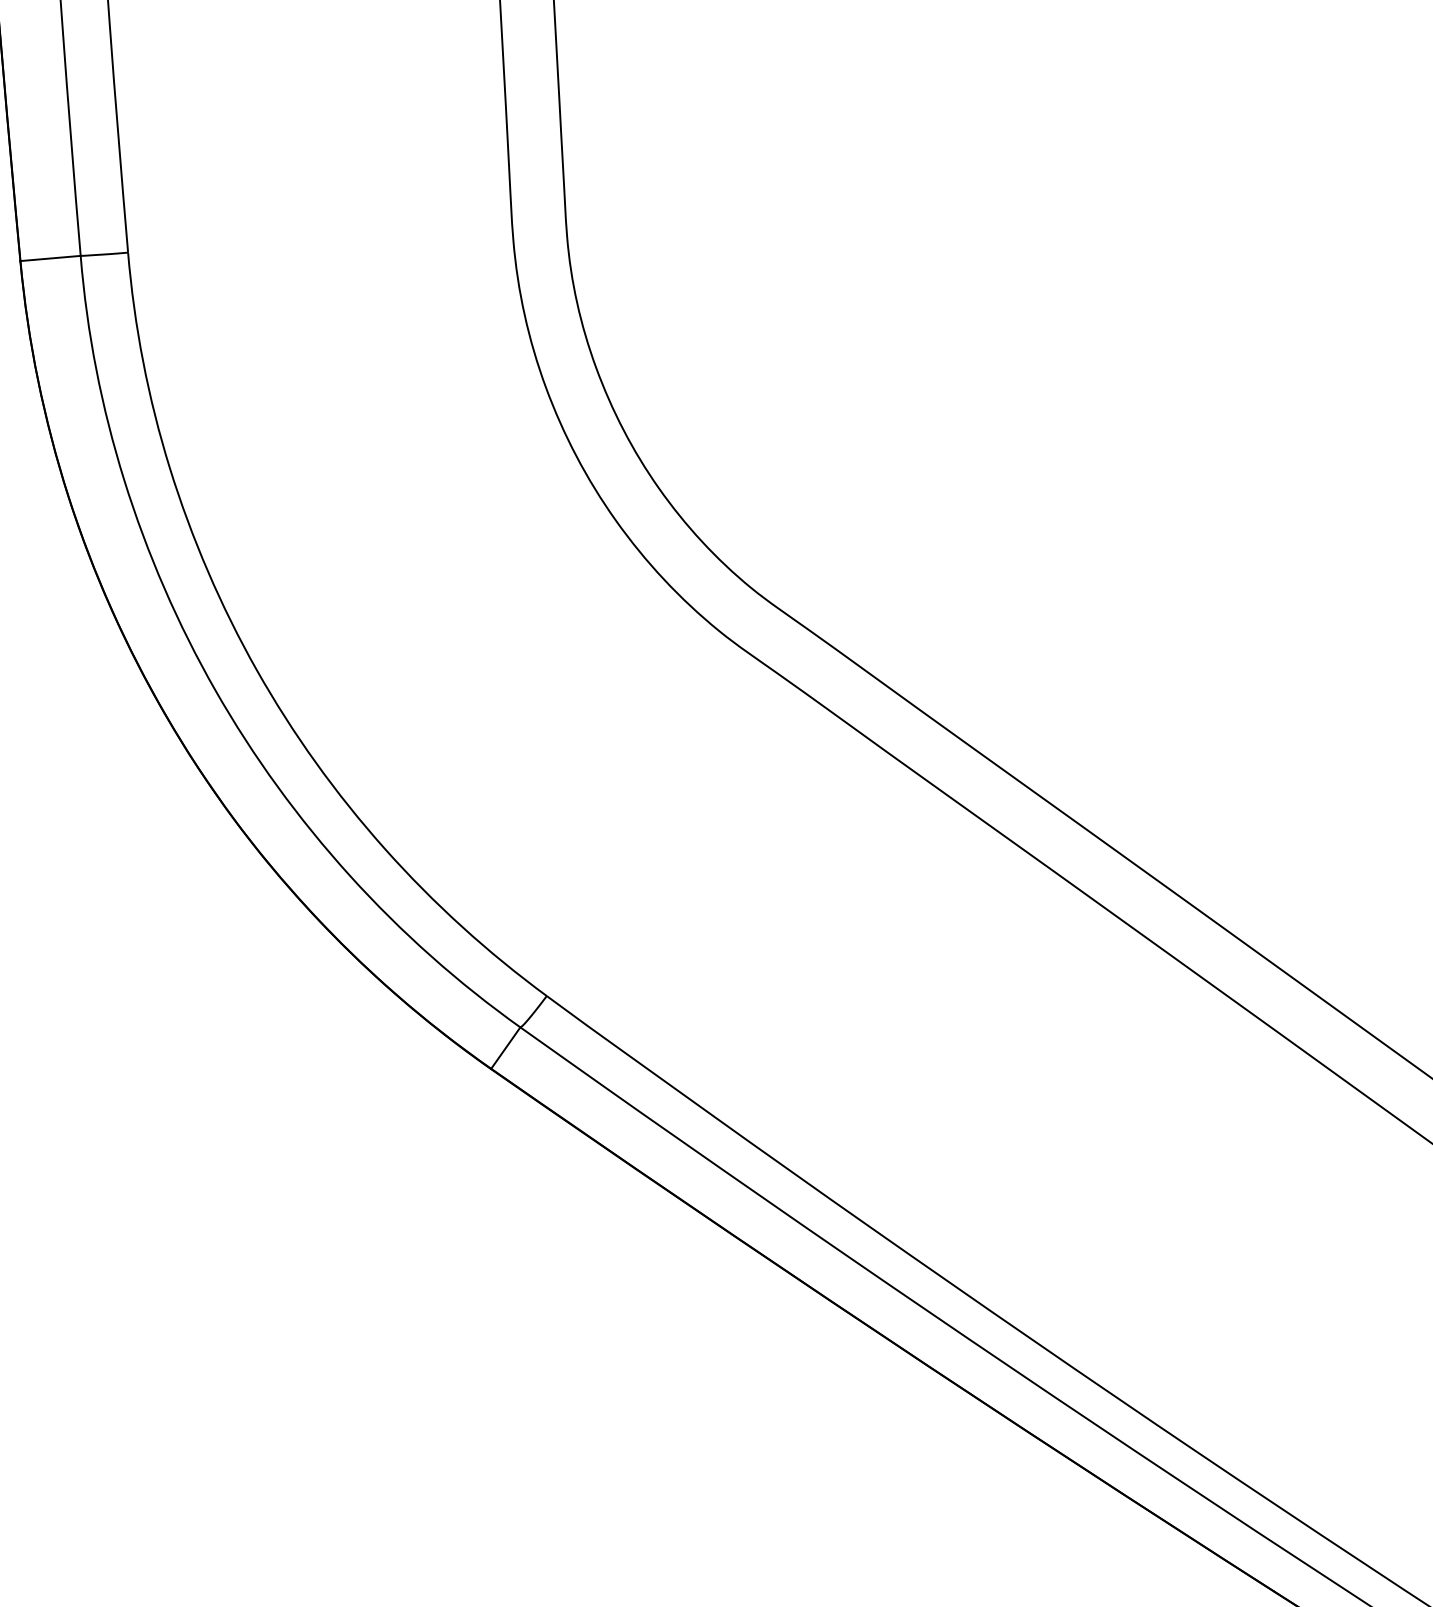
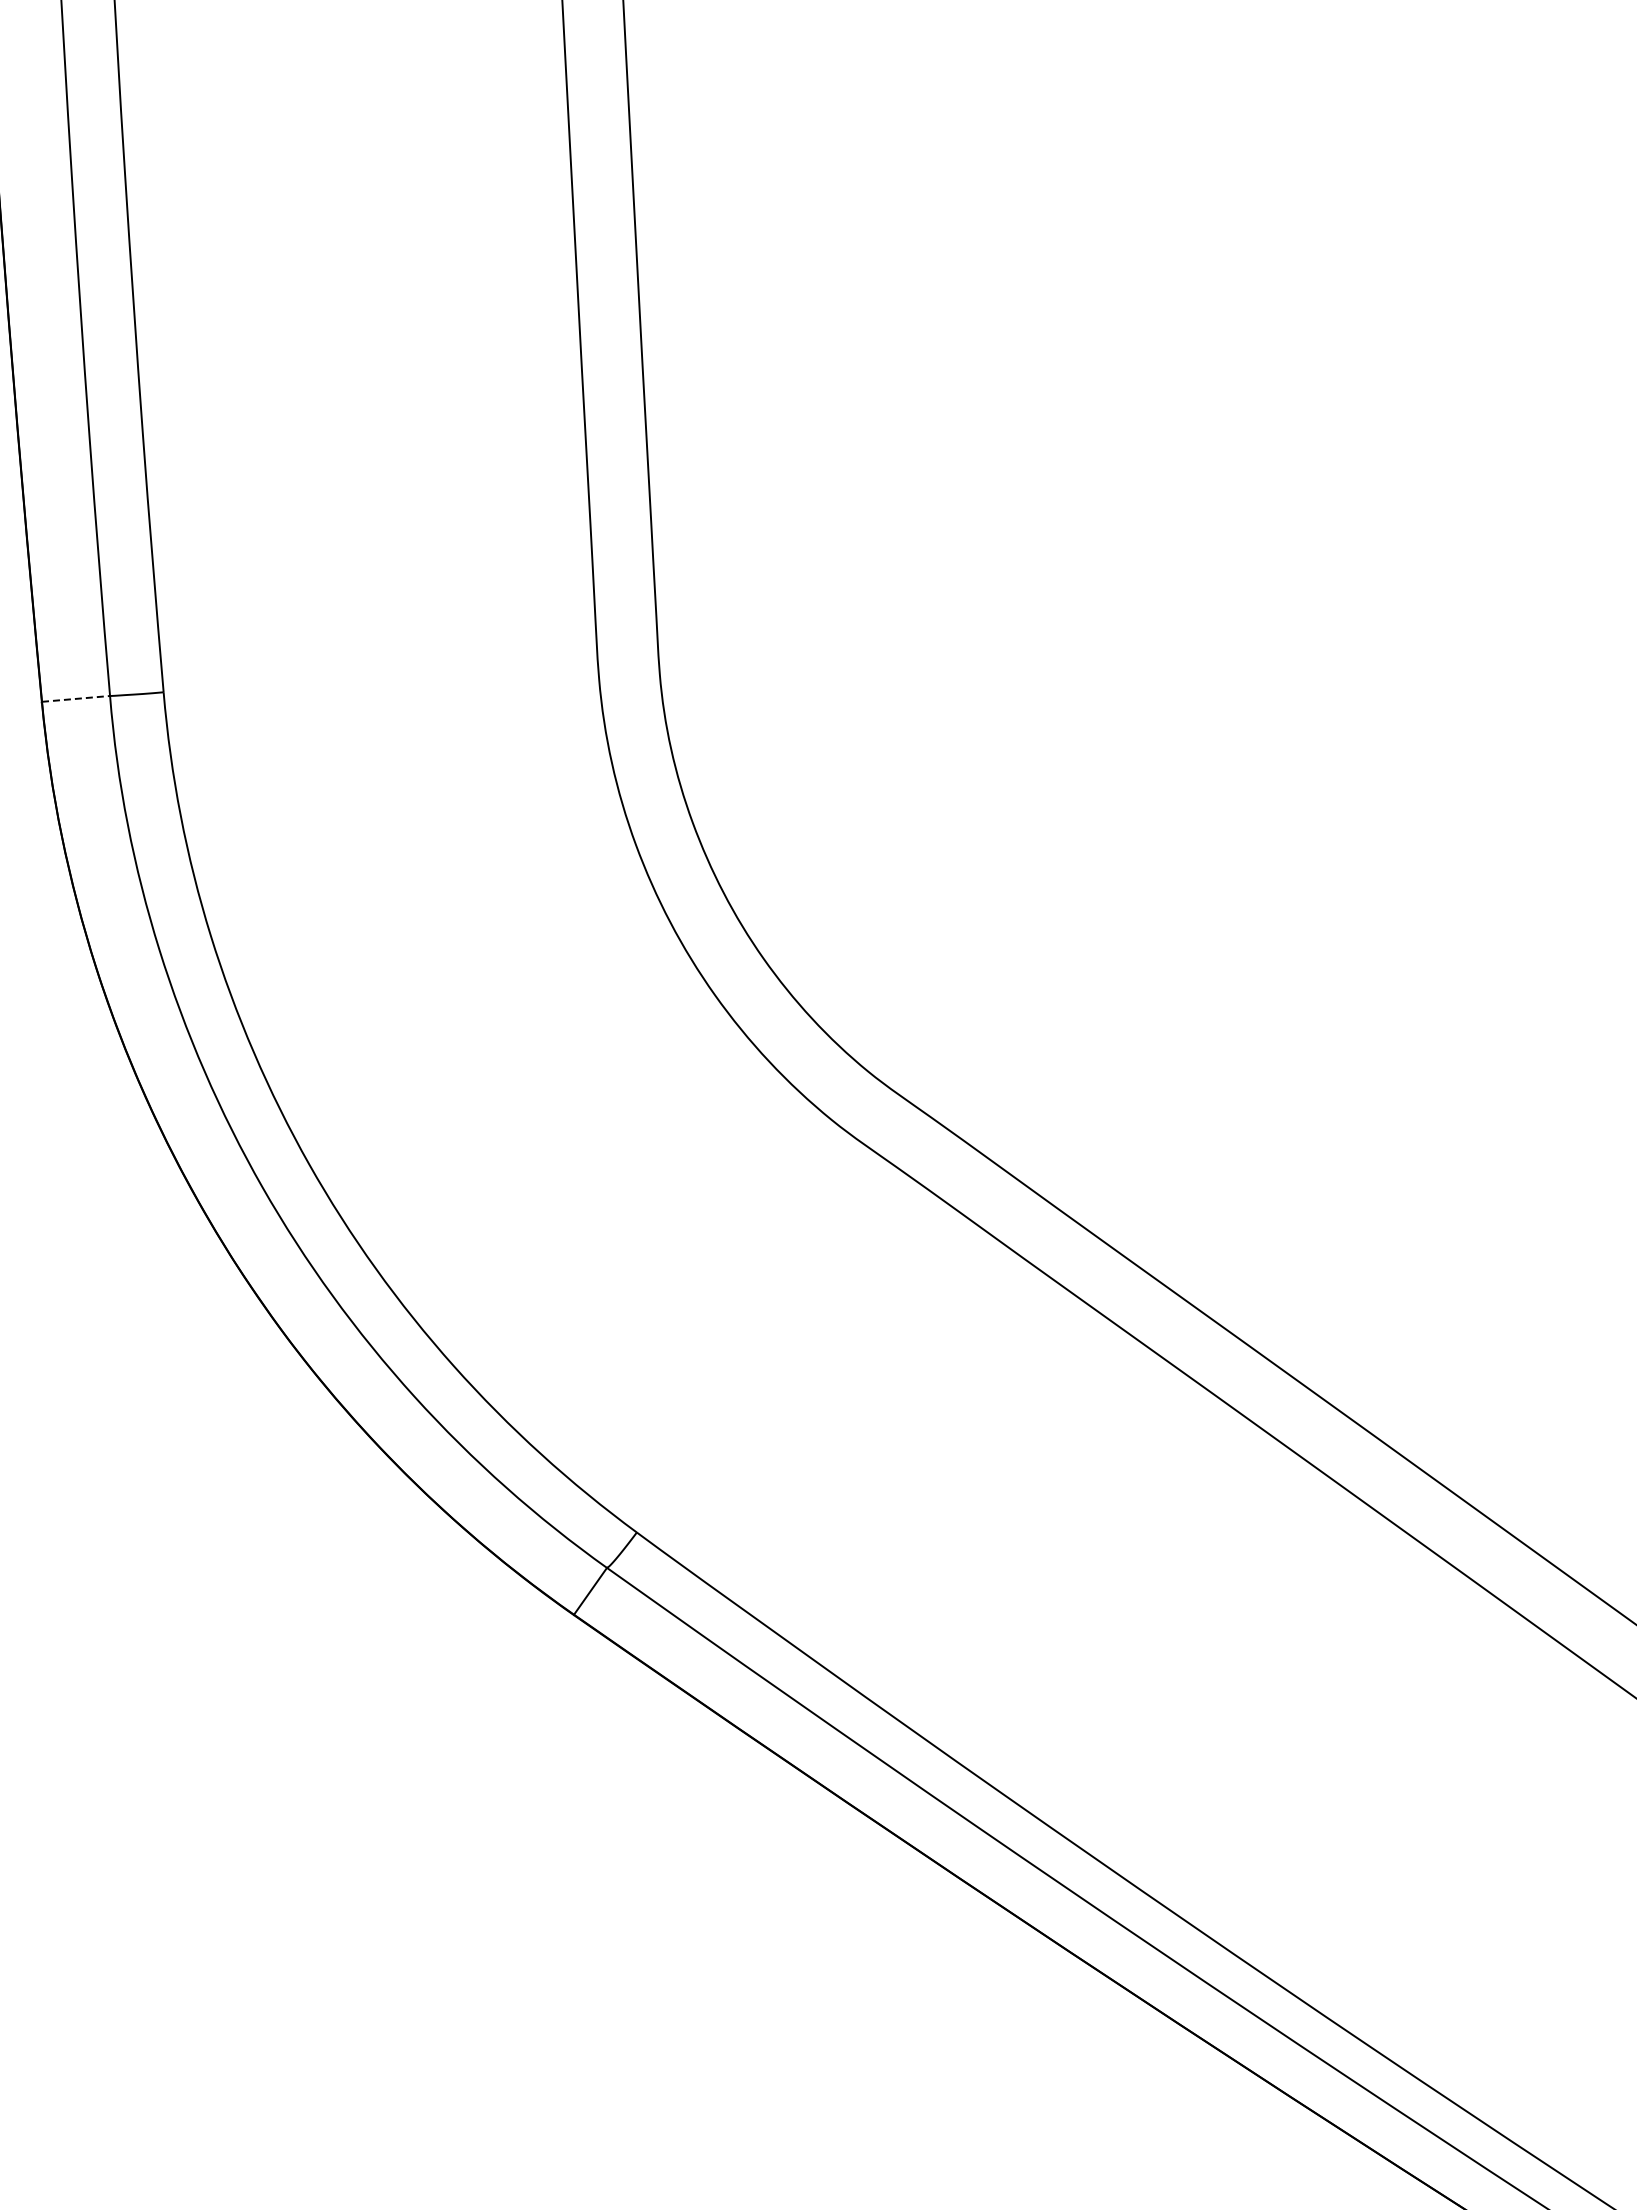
line: (50, 258) -> (76, 698), solid -> dashed

